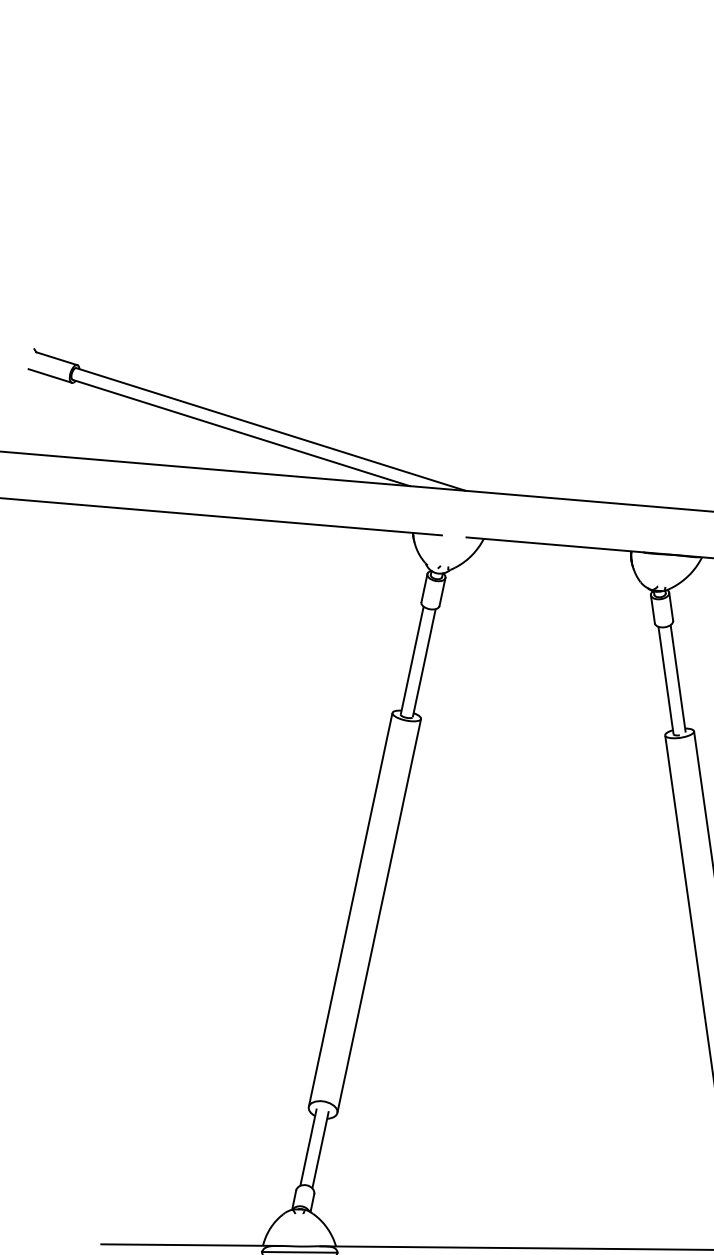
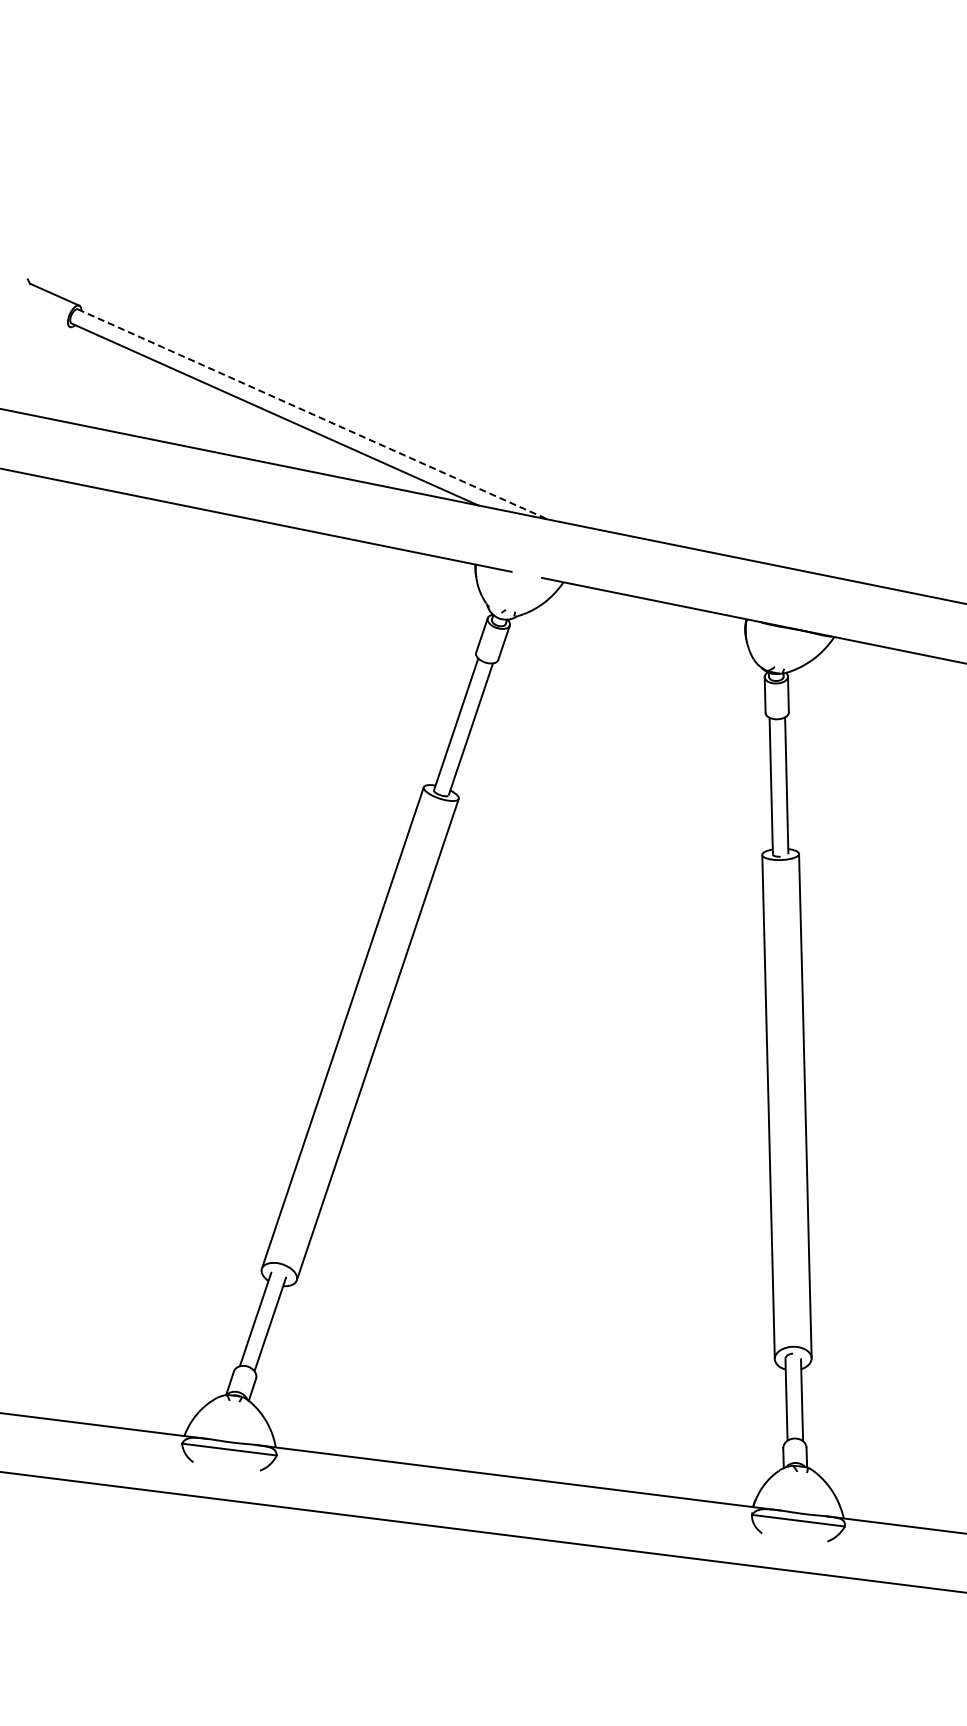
line: (49, 375) -> (43, 314), removed
line: (271, 429) -> (313, 414), solid -> dashed

